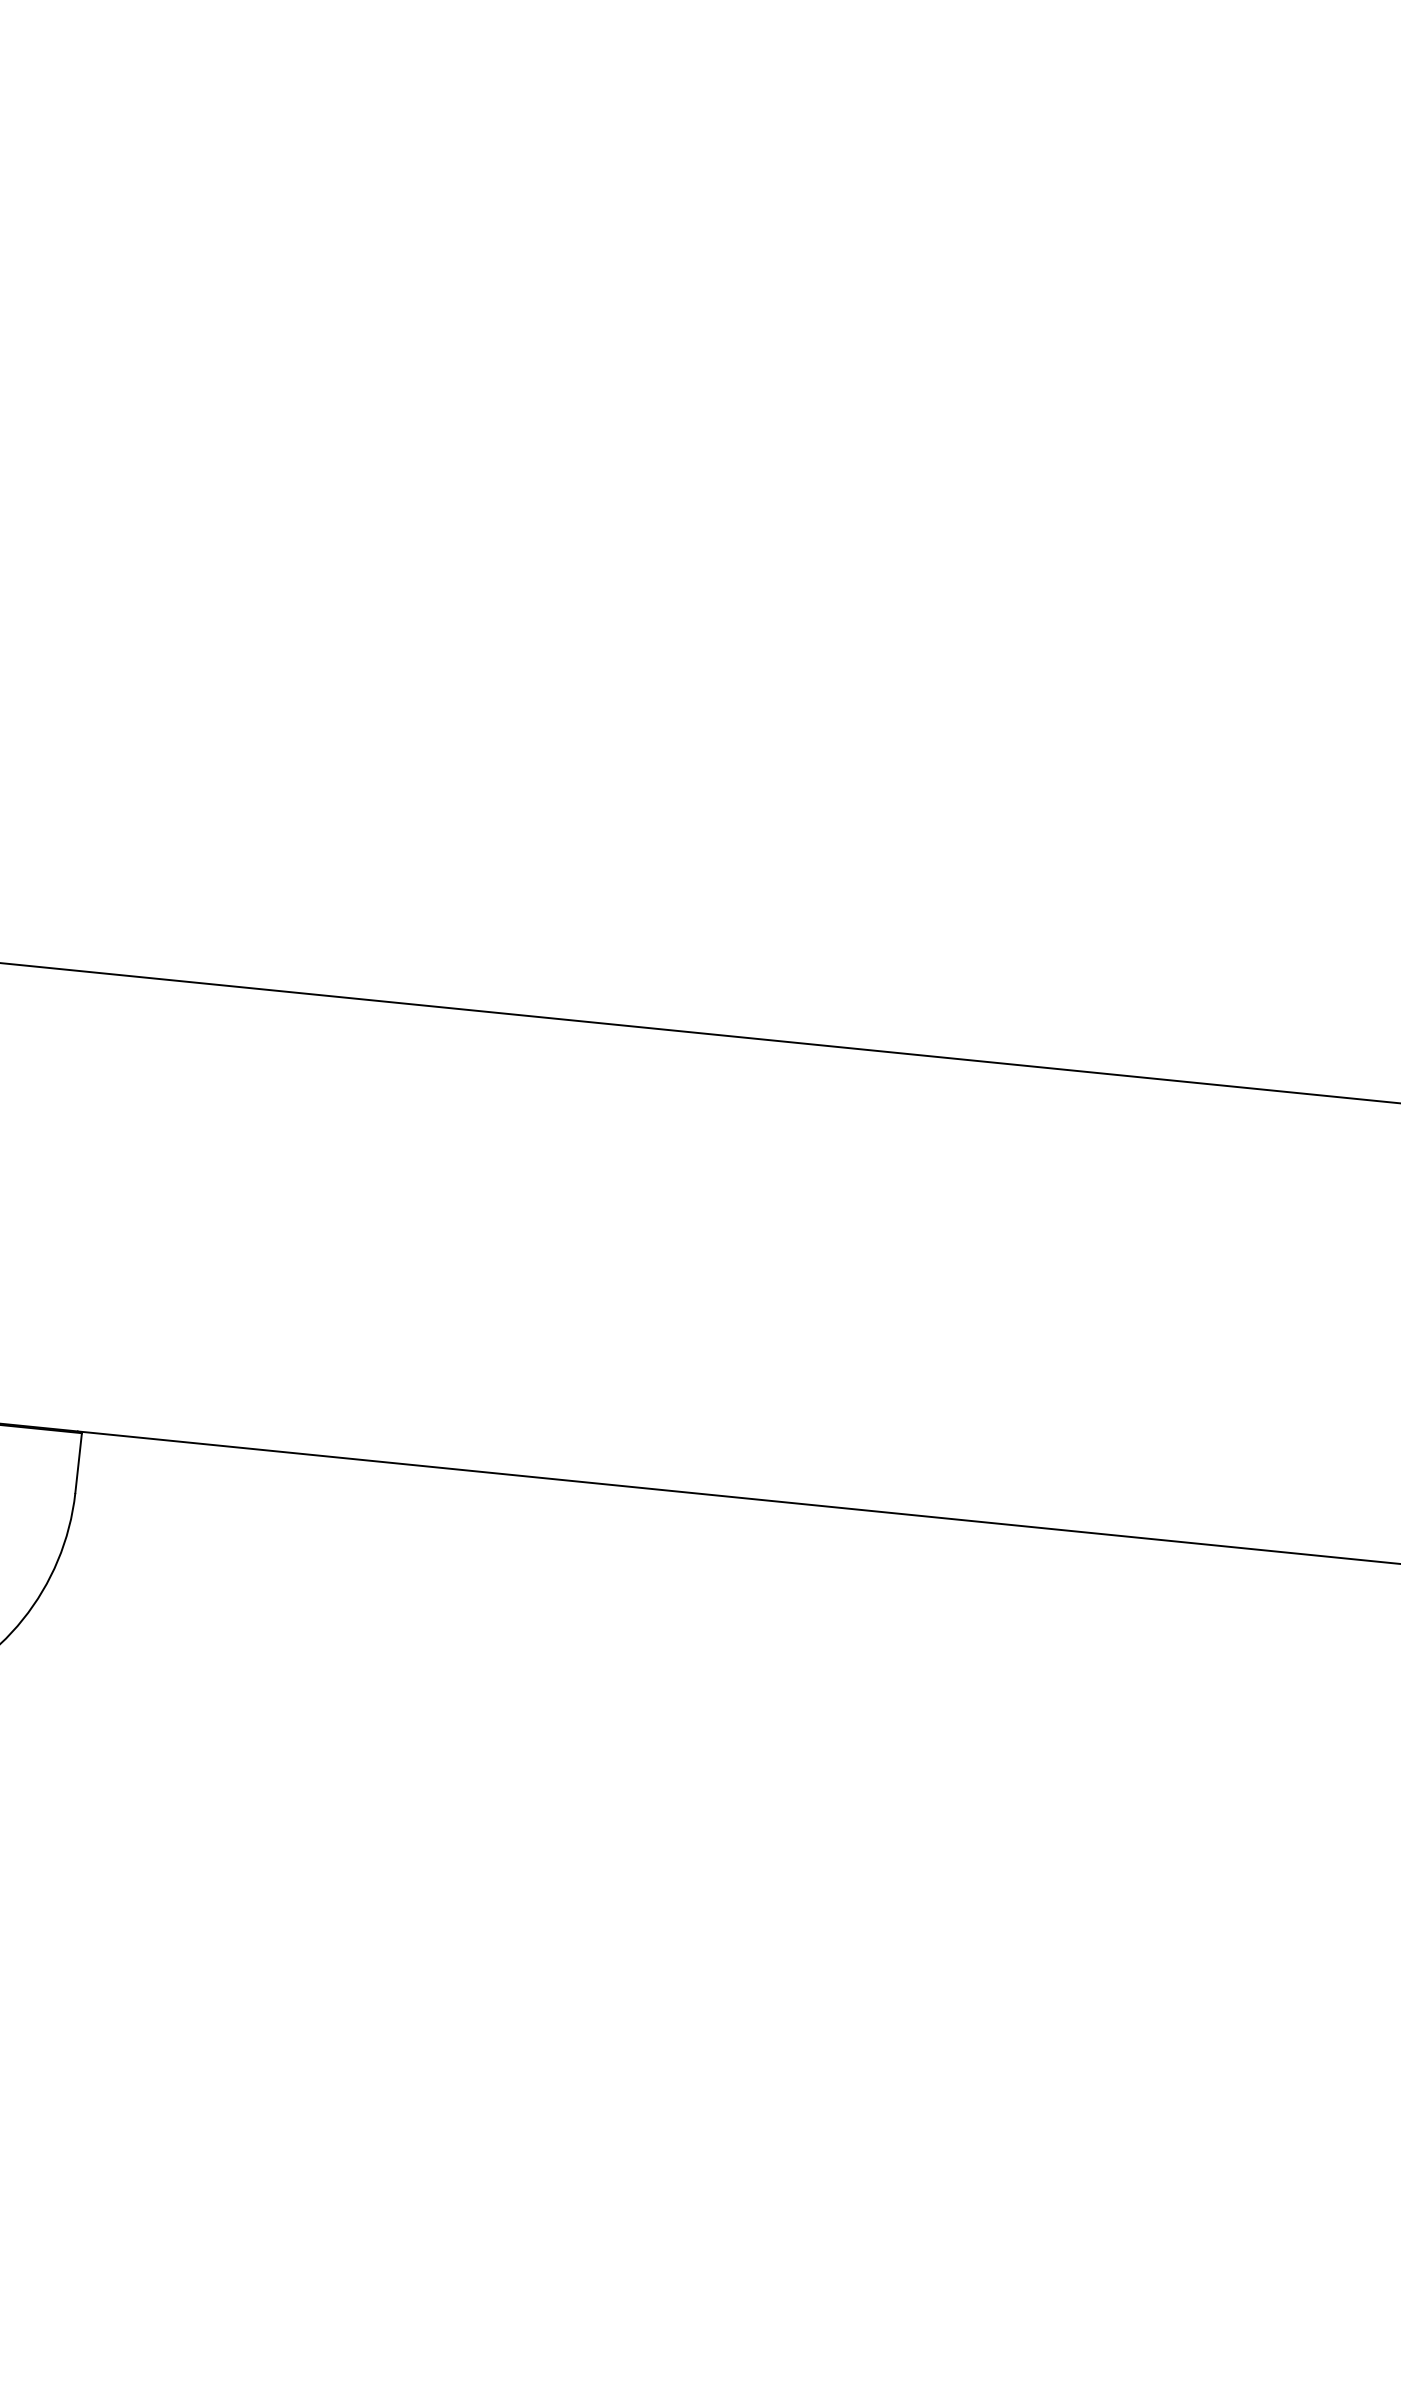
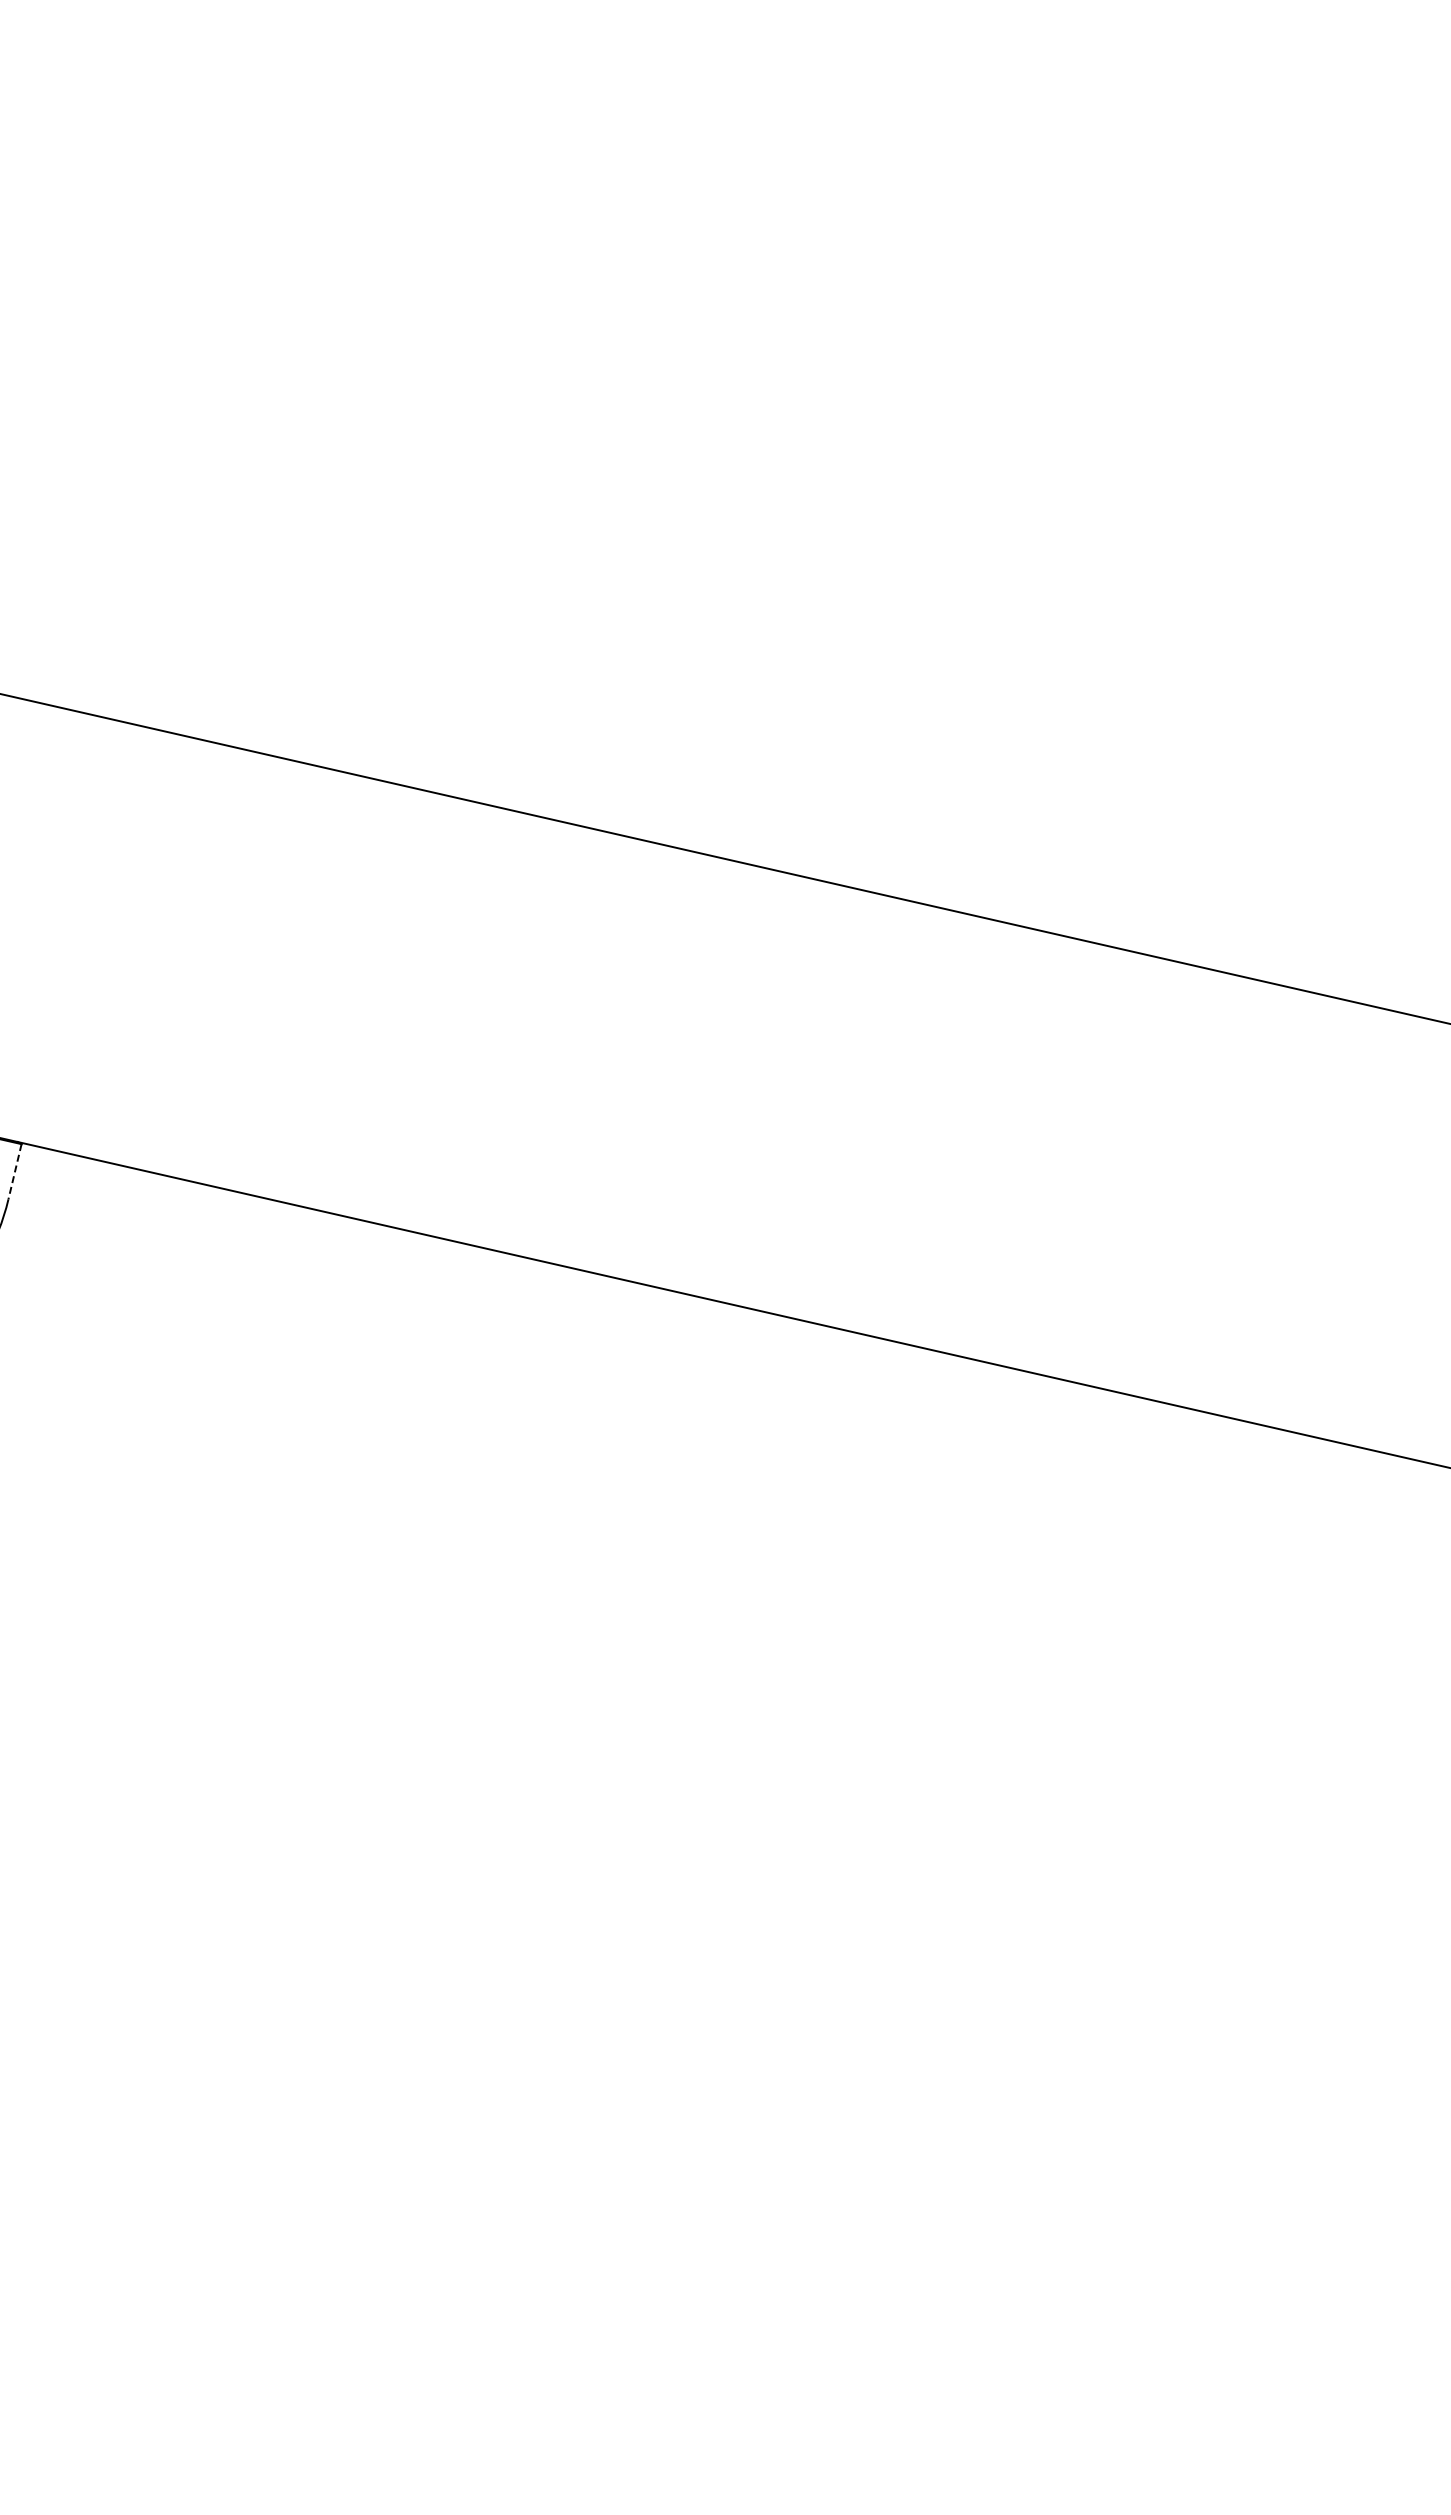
line: (78, 1463) -> (14, 1172), solid -> dashed

